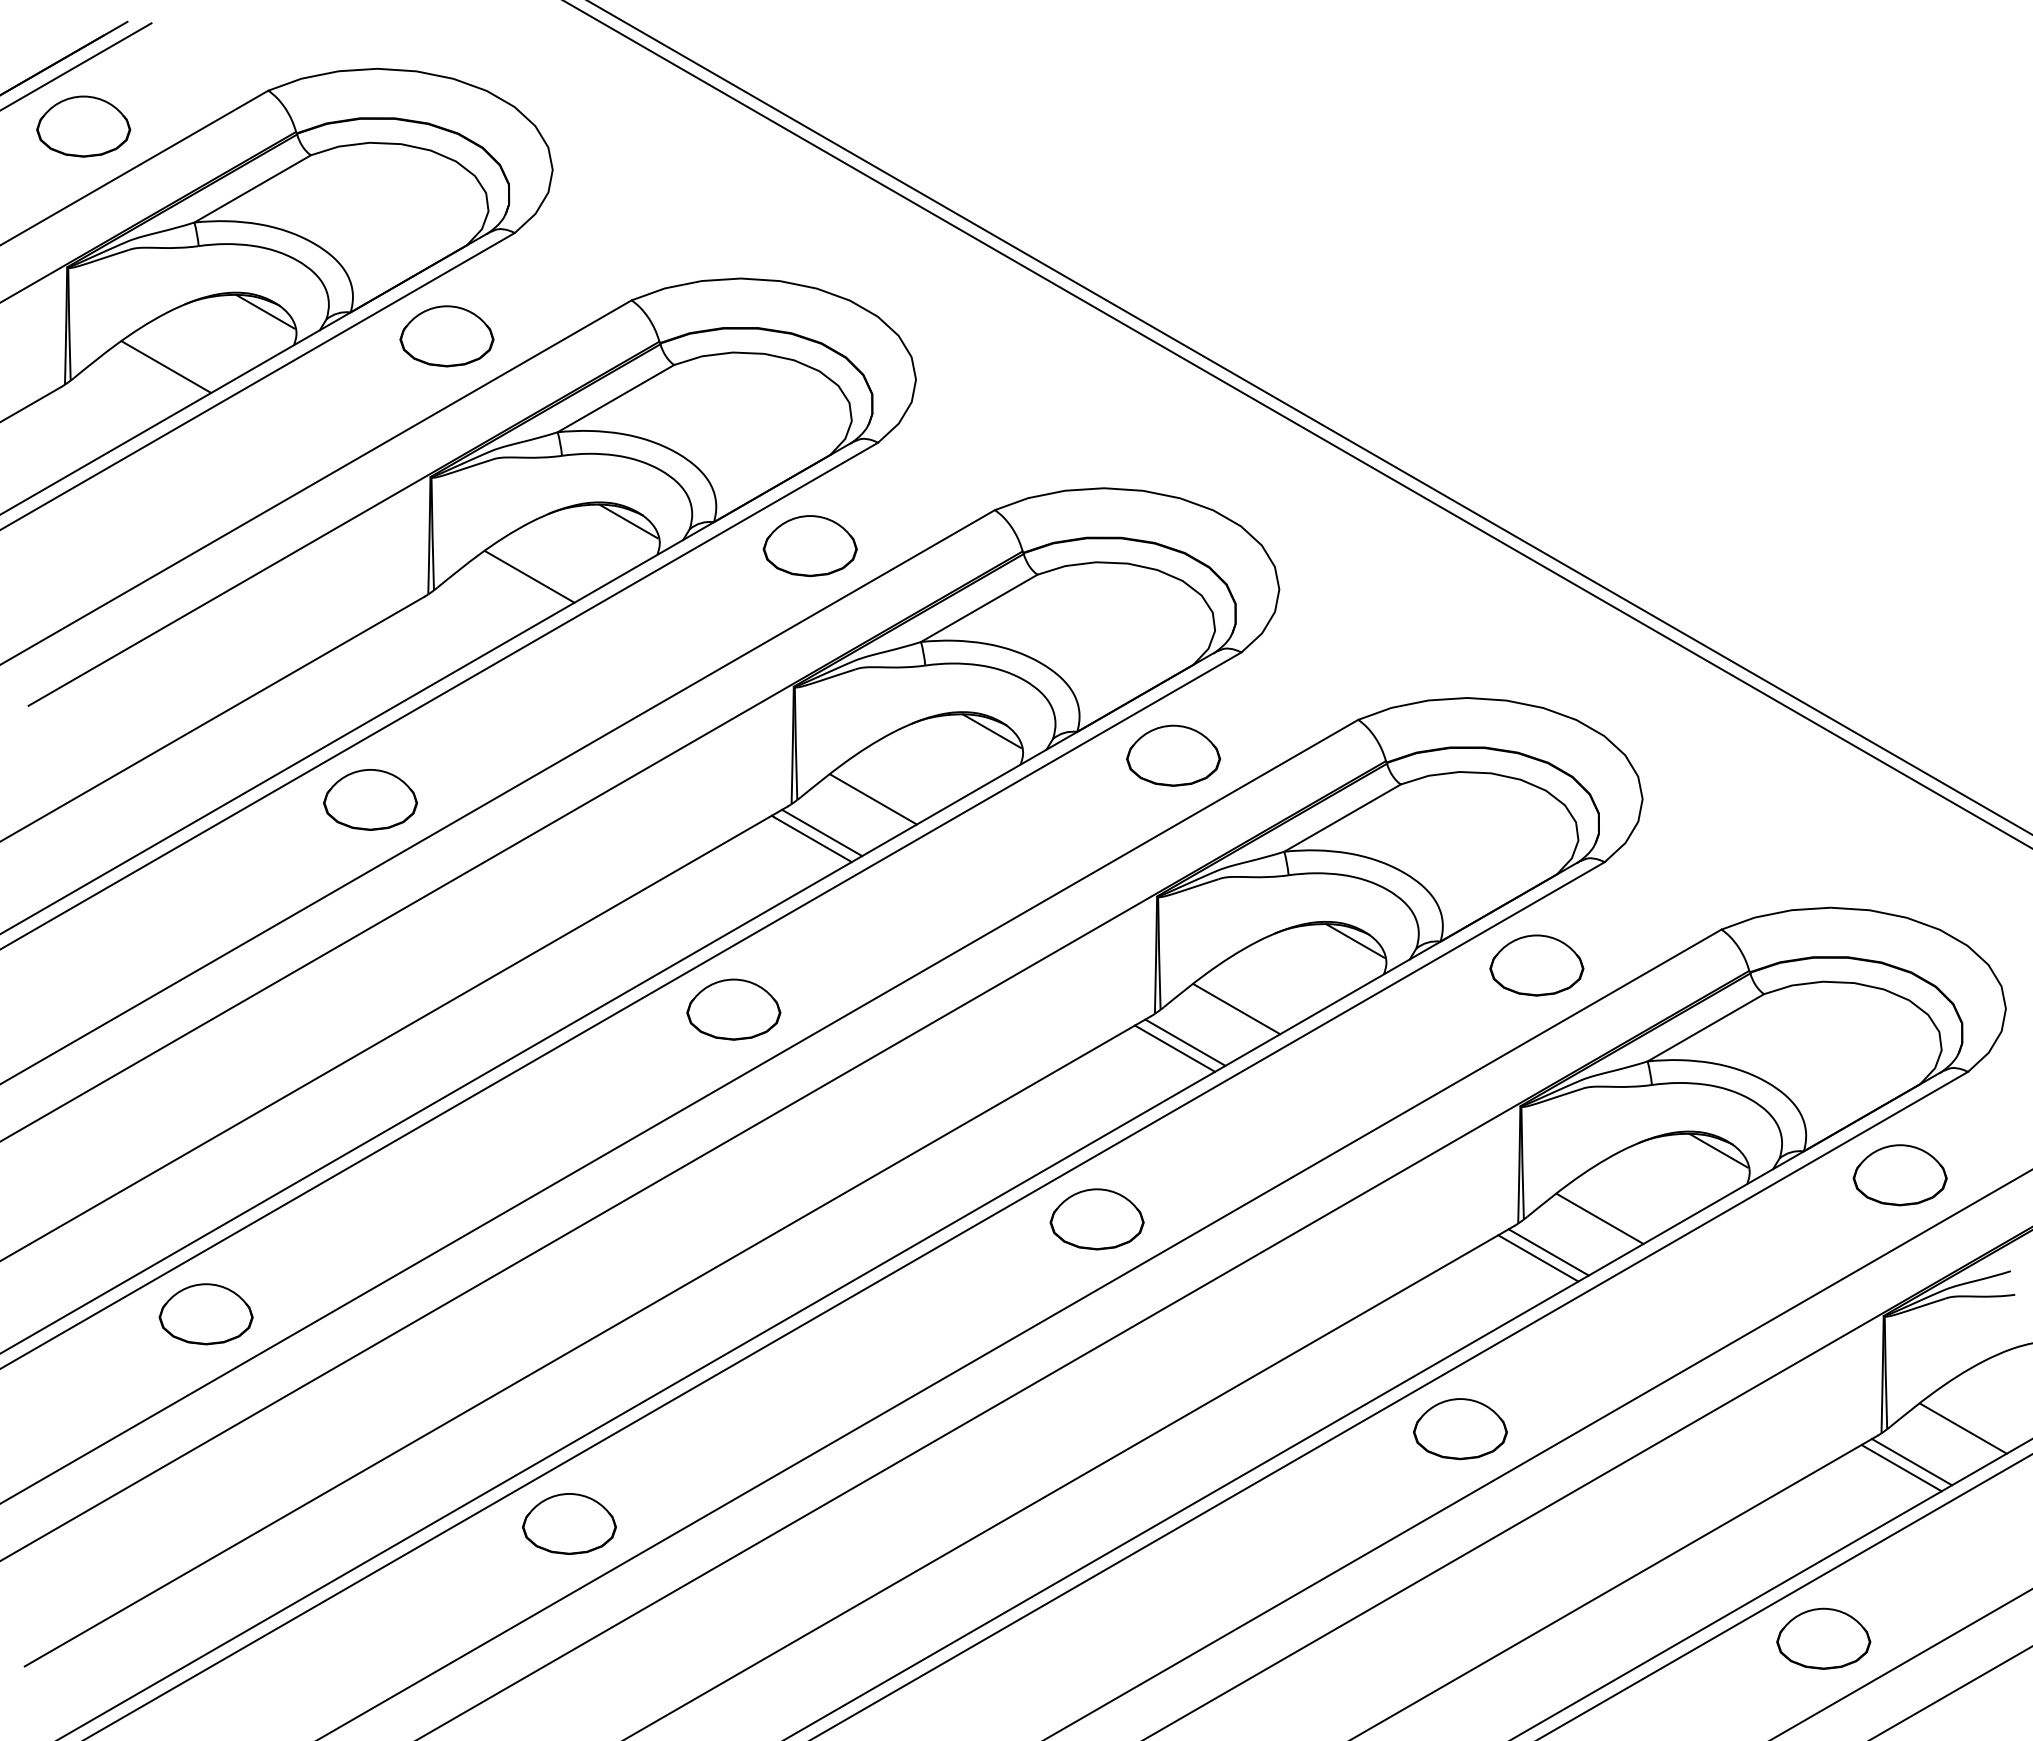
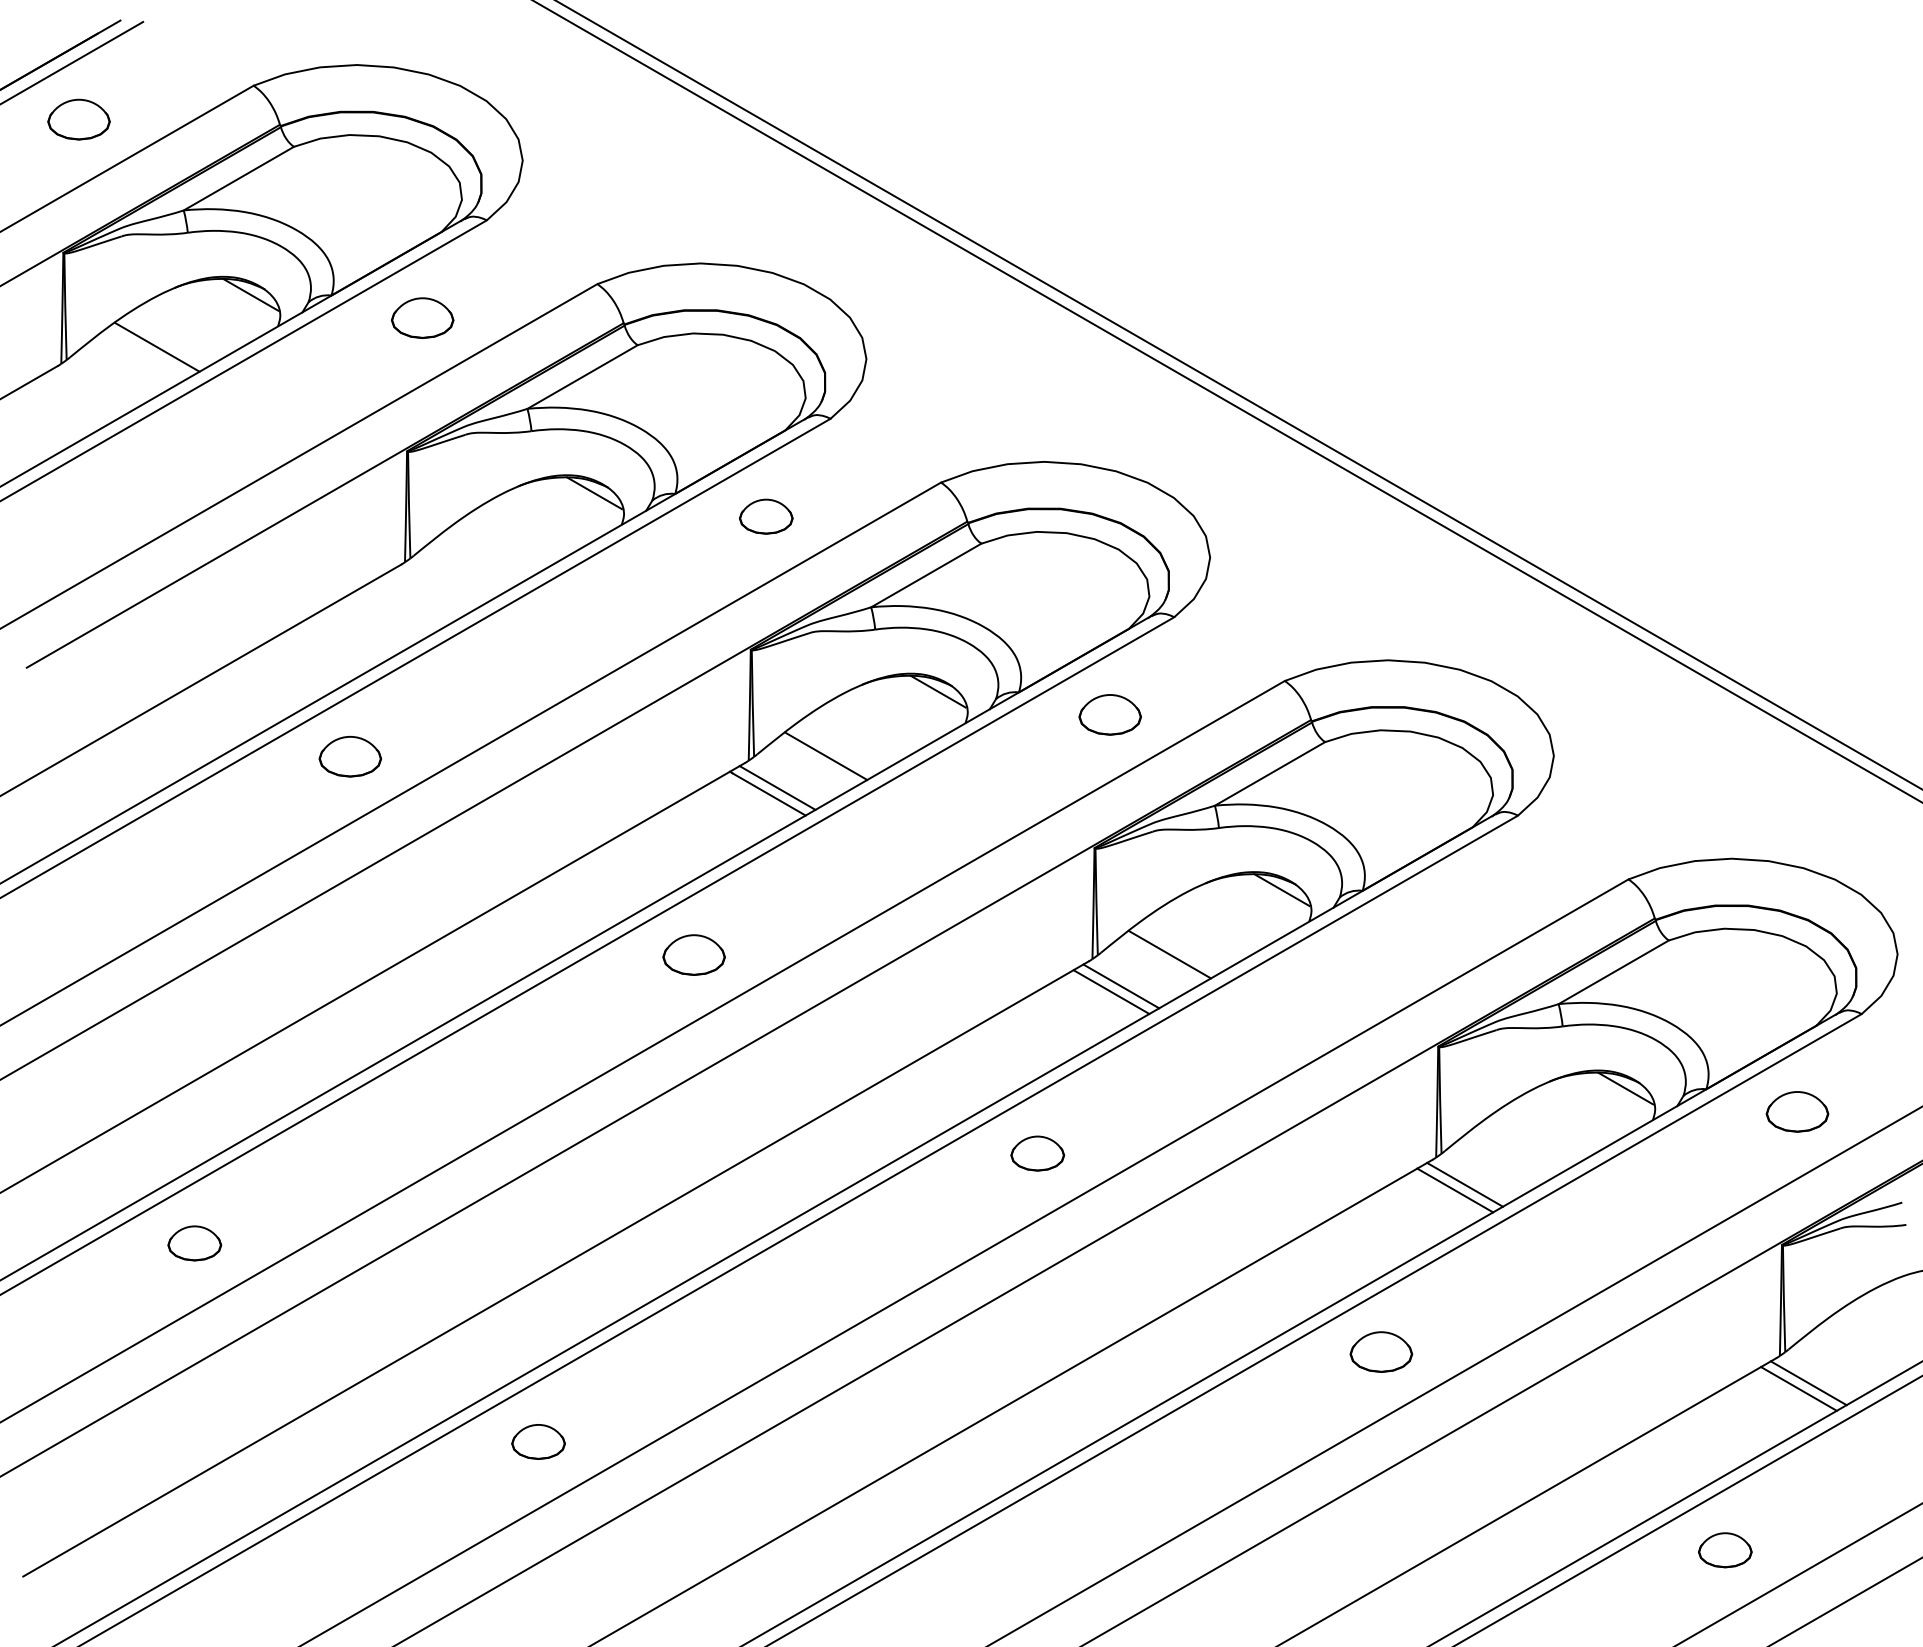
part: (83, 126) -> (78, 119), size x0.7
part: (446, 336) -> (422, 318), size x0.7
part: (809, 546) -> (765, 516), size x0.6
line: (529, 576) -> (500, 545), removed
part: (1173, 755) -> (1110, 714), size x0.7
part: (370, 799) -> (350, 756), size x0.7
part: (1536, 965) -> (1453, 913), removed
part: (733, 1009) -> (693, 955), size x0.7
part: (1899, 1175) -> (1796, 1112), size x0.7
line: (1599, 1218) -> (1513, 1152), removed
part: (1096, 1219) -> (1037, 1153), size x0.6
part: (205, 1314) -> (194, 1243), size x0.6
line: (1962, 1428) -> (1856, 1351), removed
part: (1459, 1429) -> (1380, 1352), size x0.7
part: (569, 1524) -> (538, 1442), size x0.6
part: (1823, 1638) -> (1725, 1550), size x0.6

